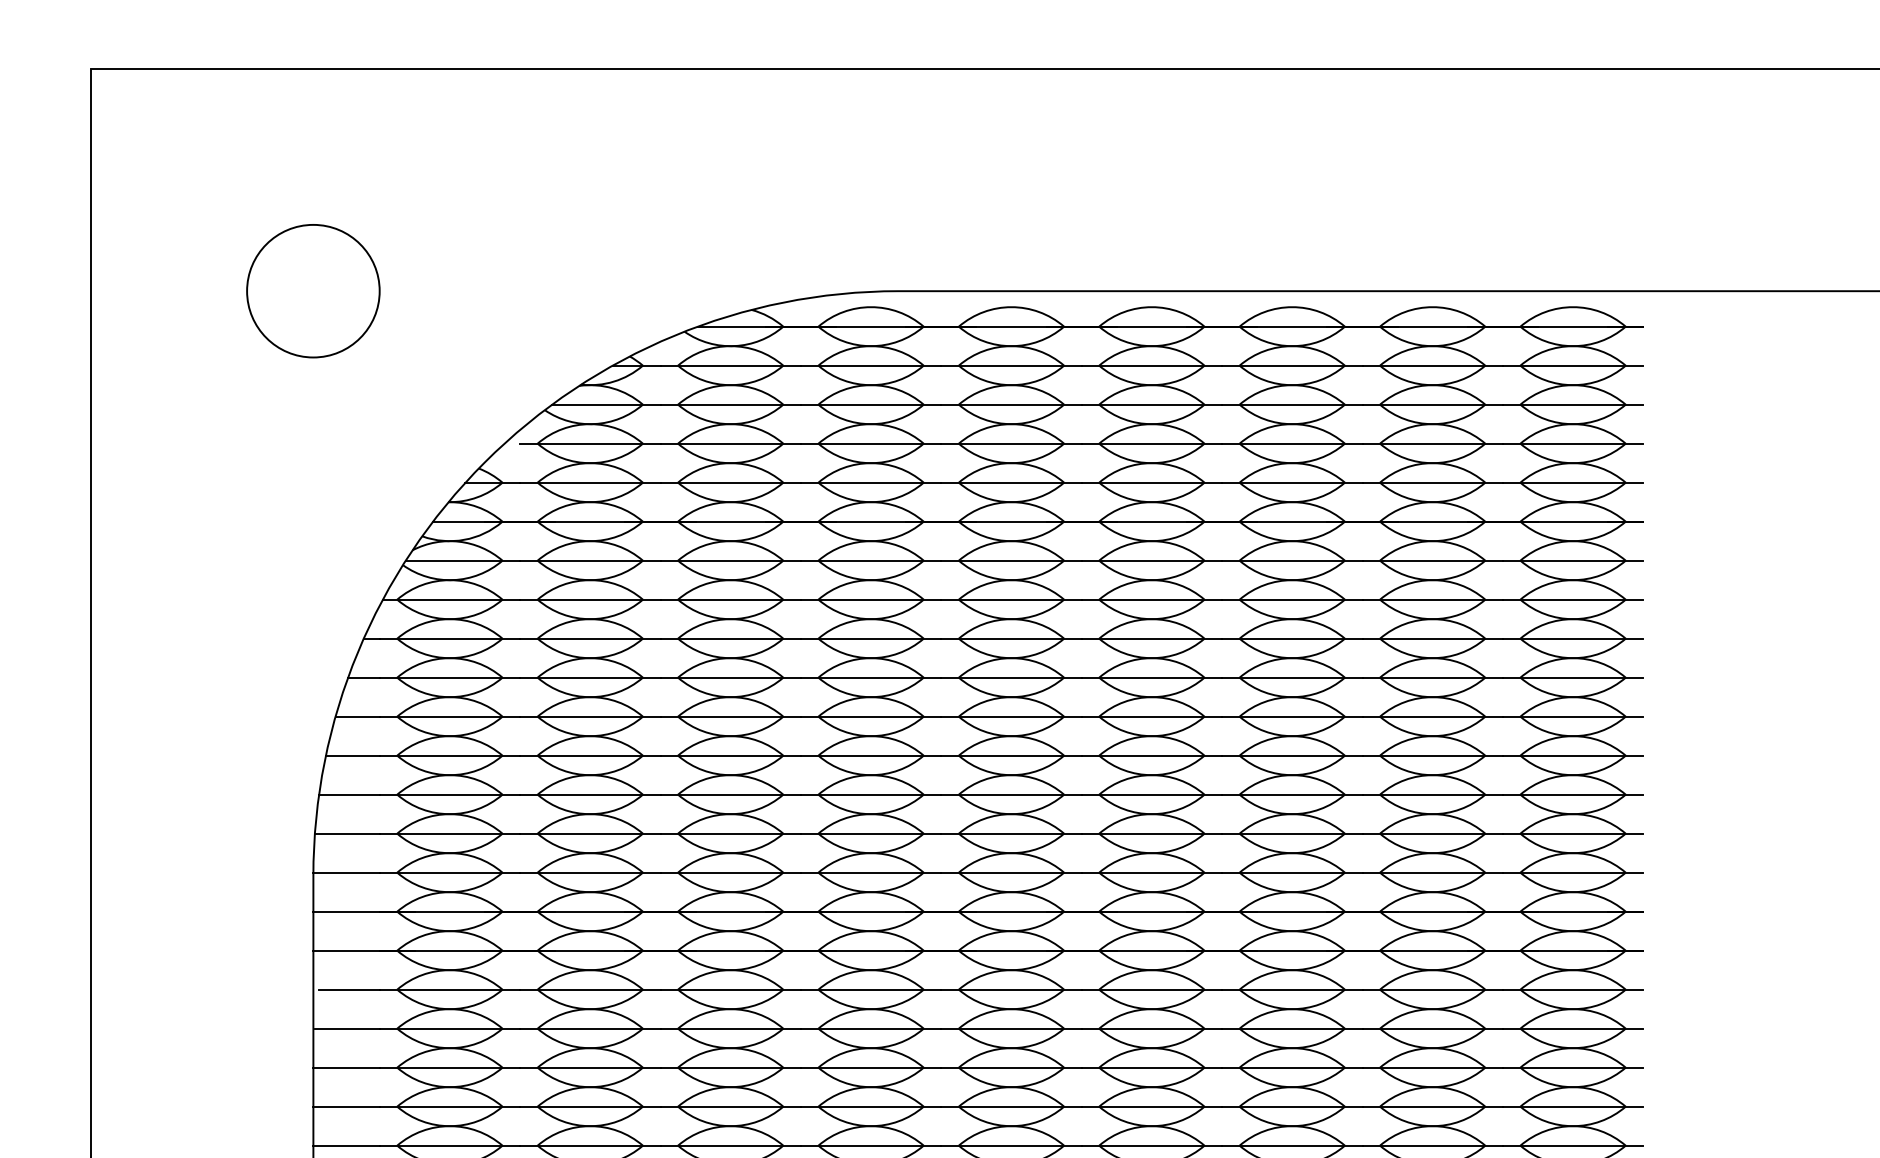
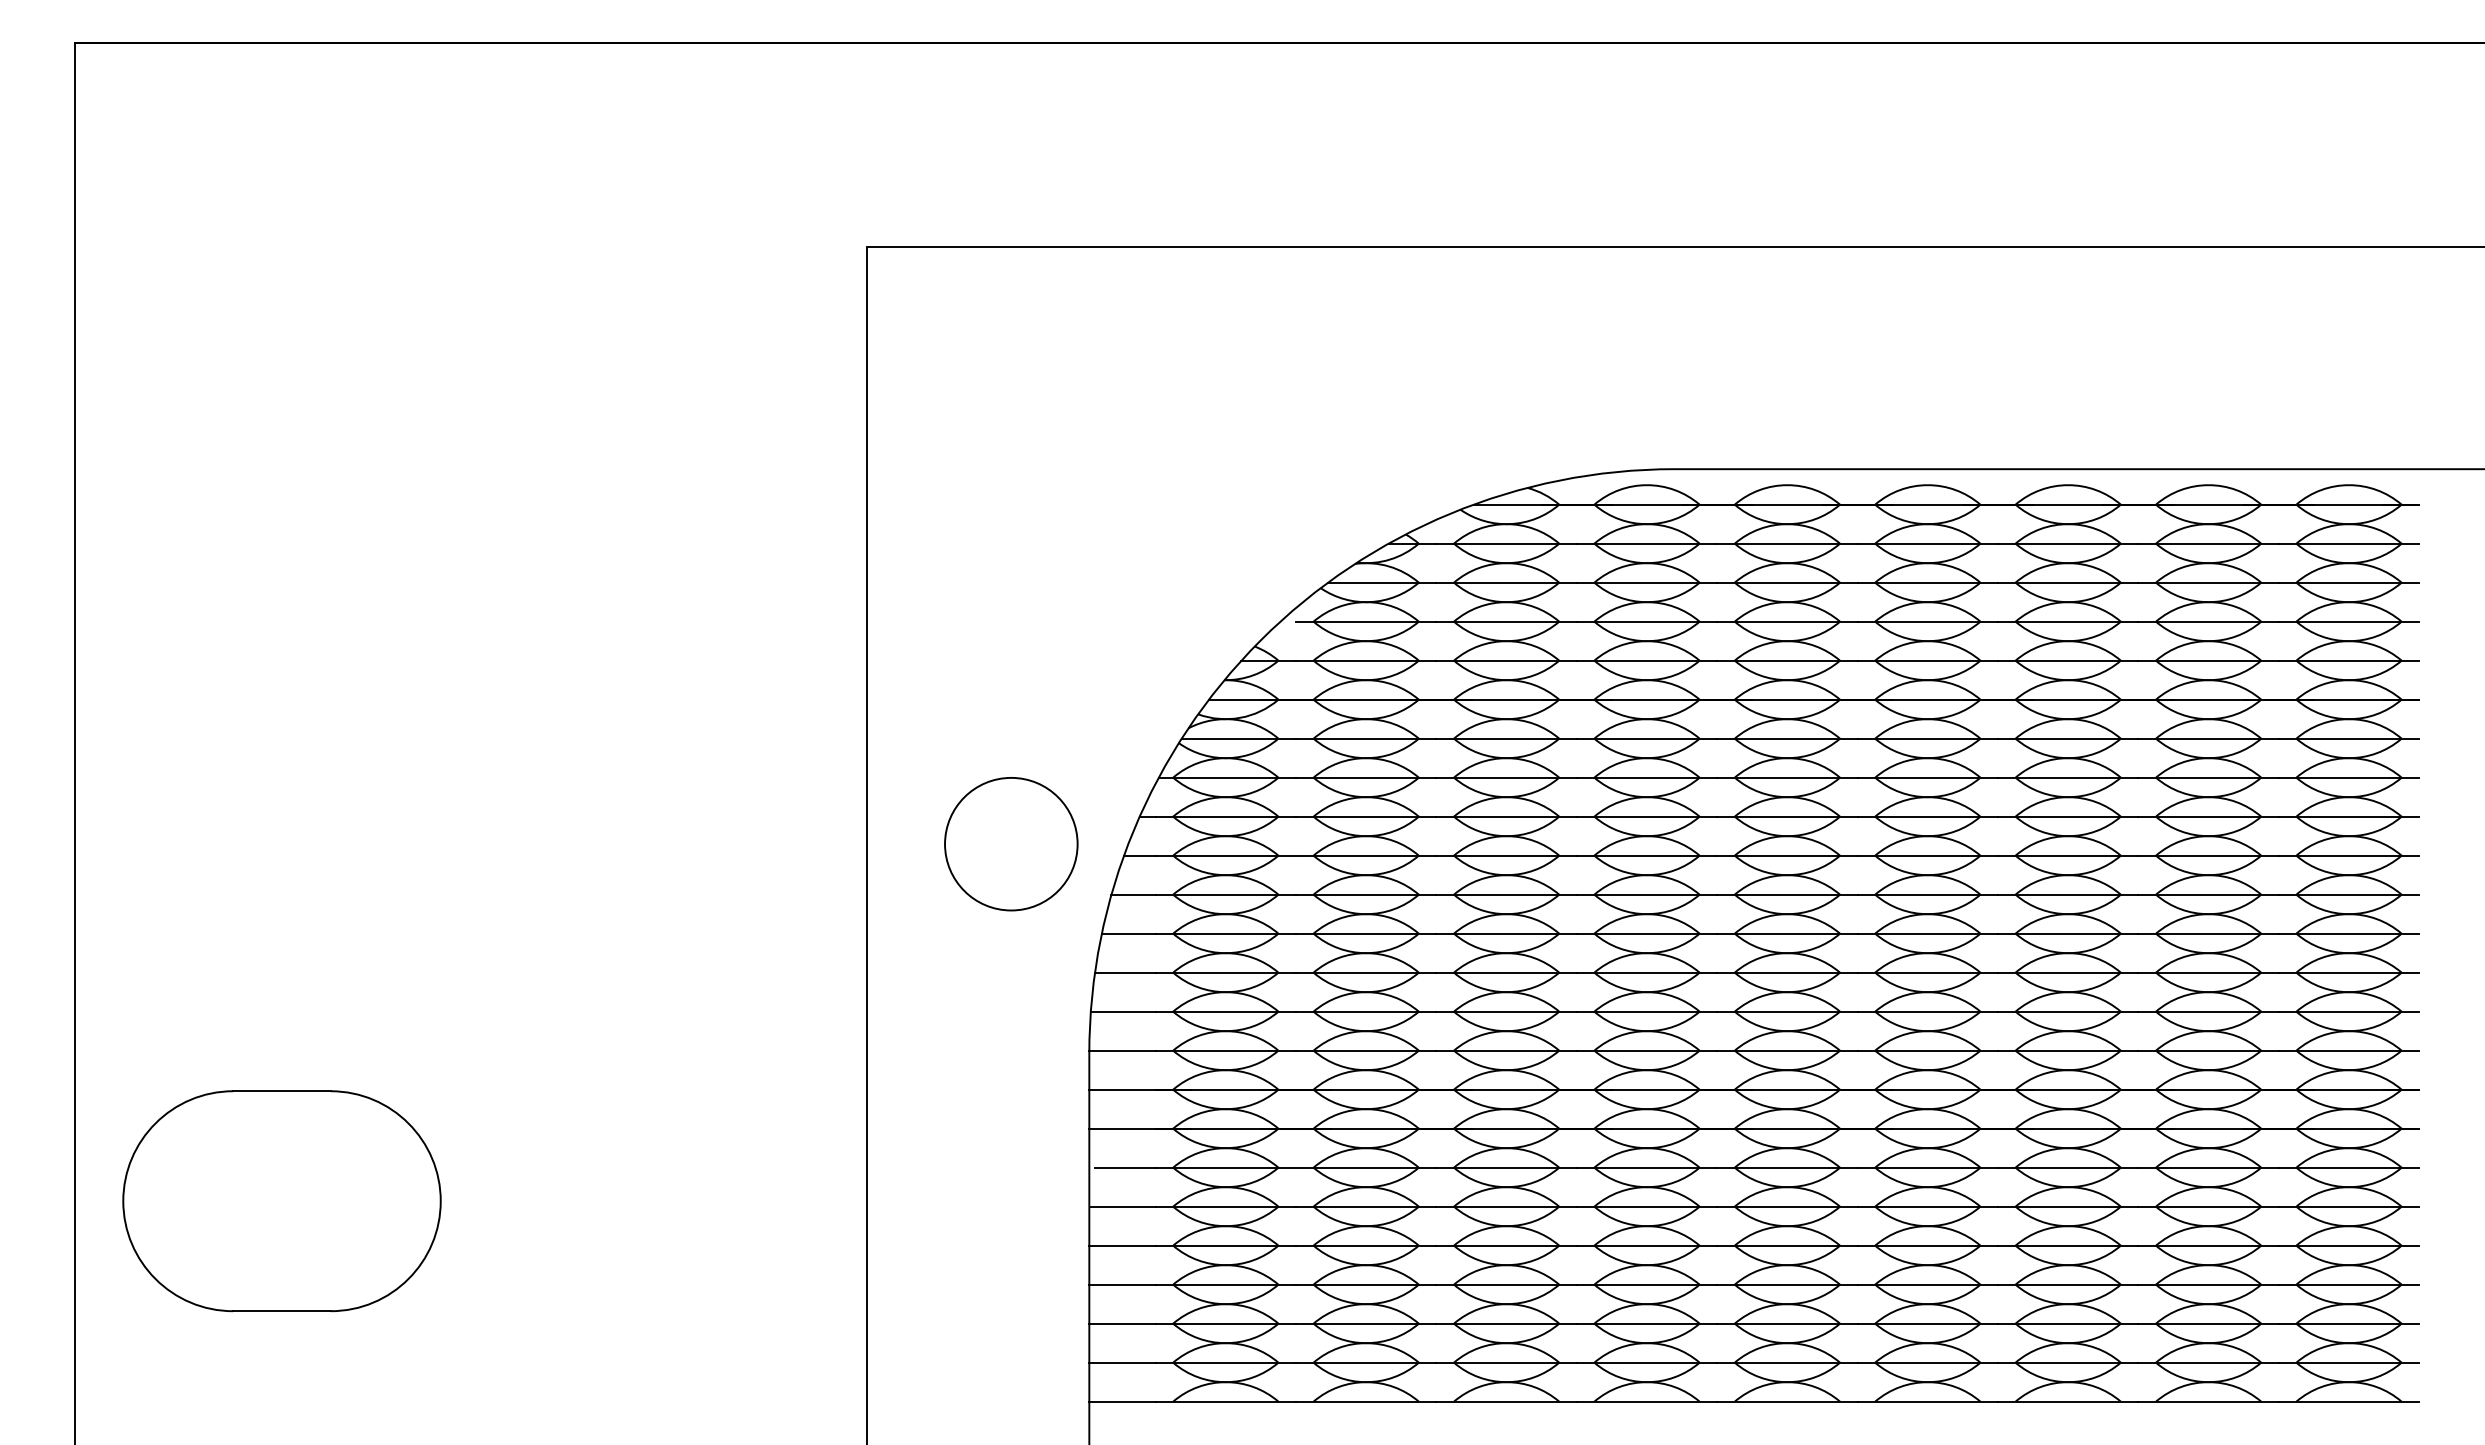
circle: (313, 291) -> (1011, 844), moved

